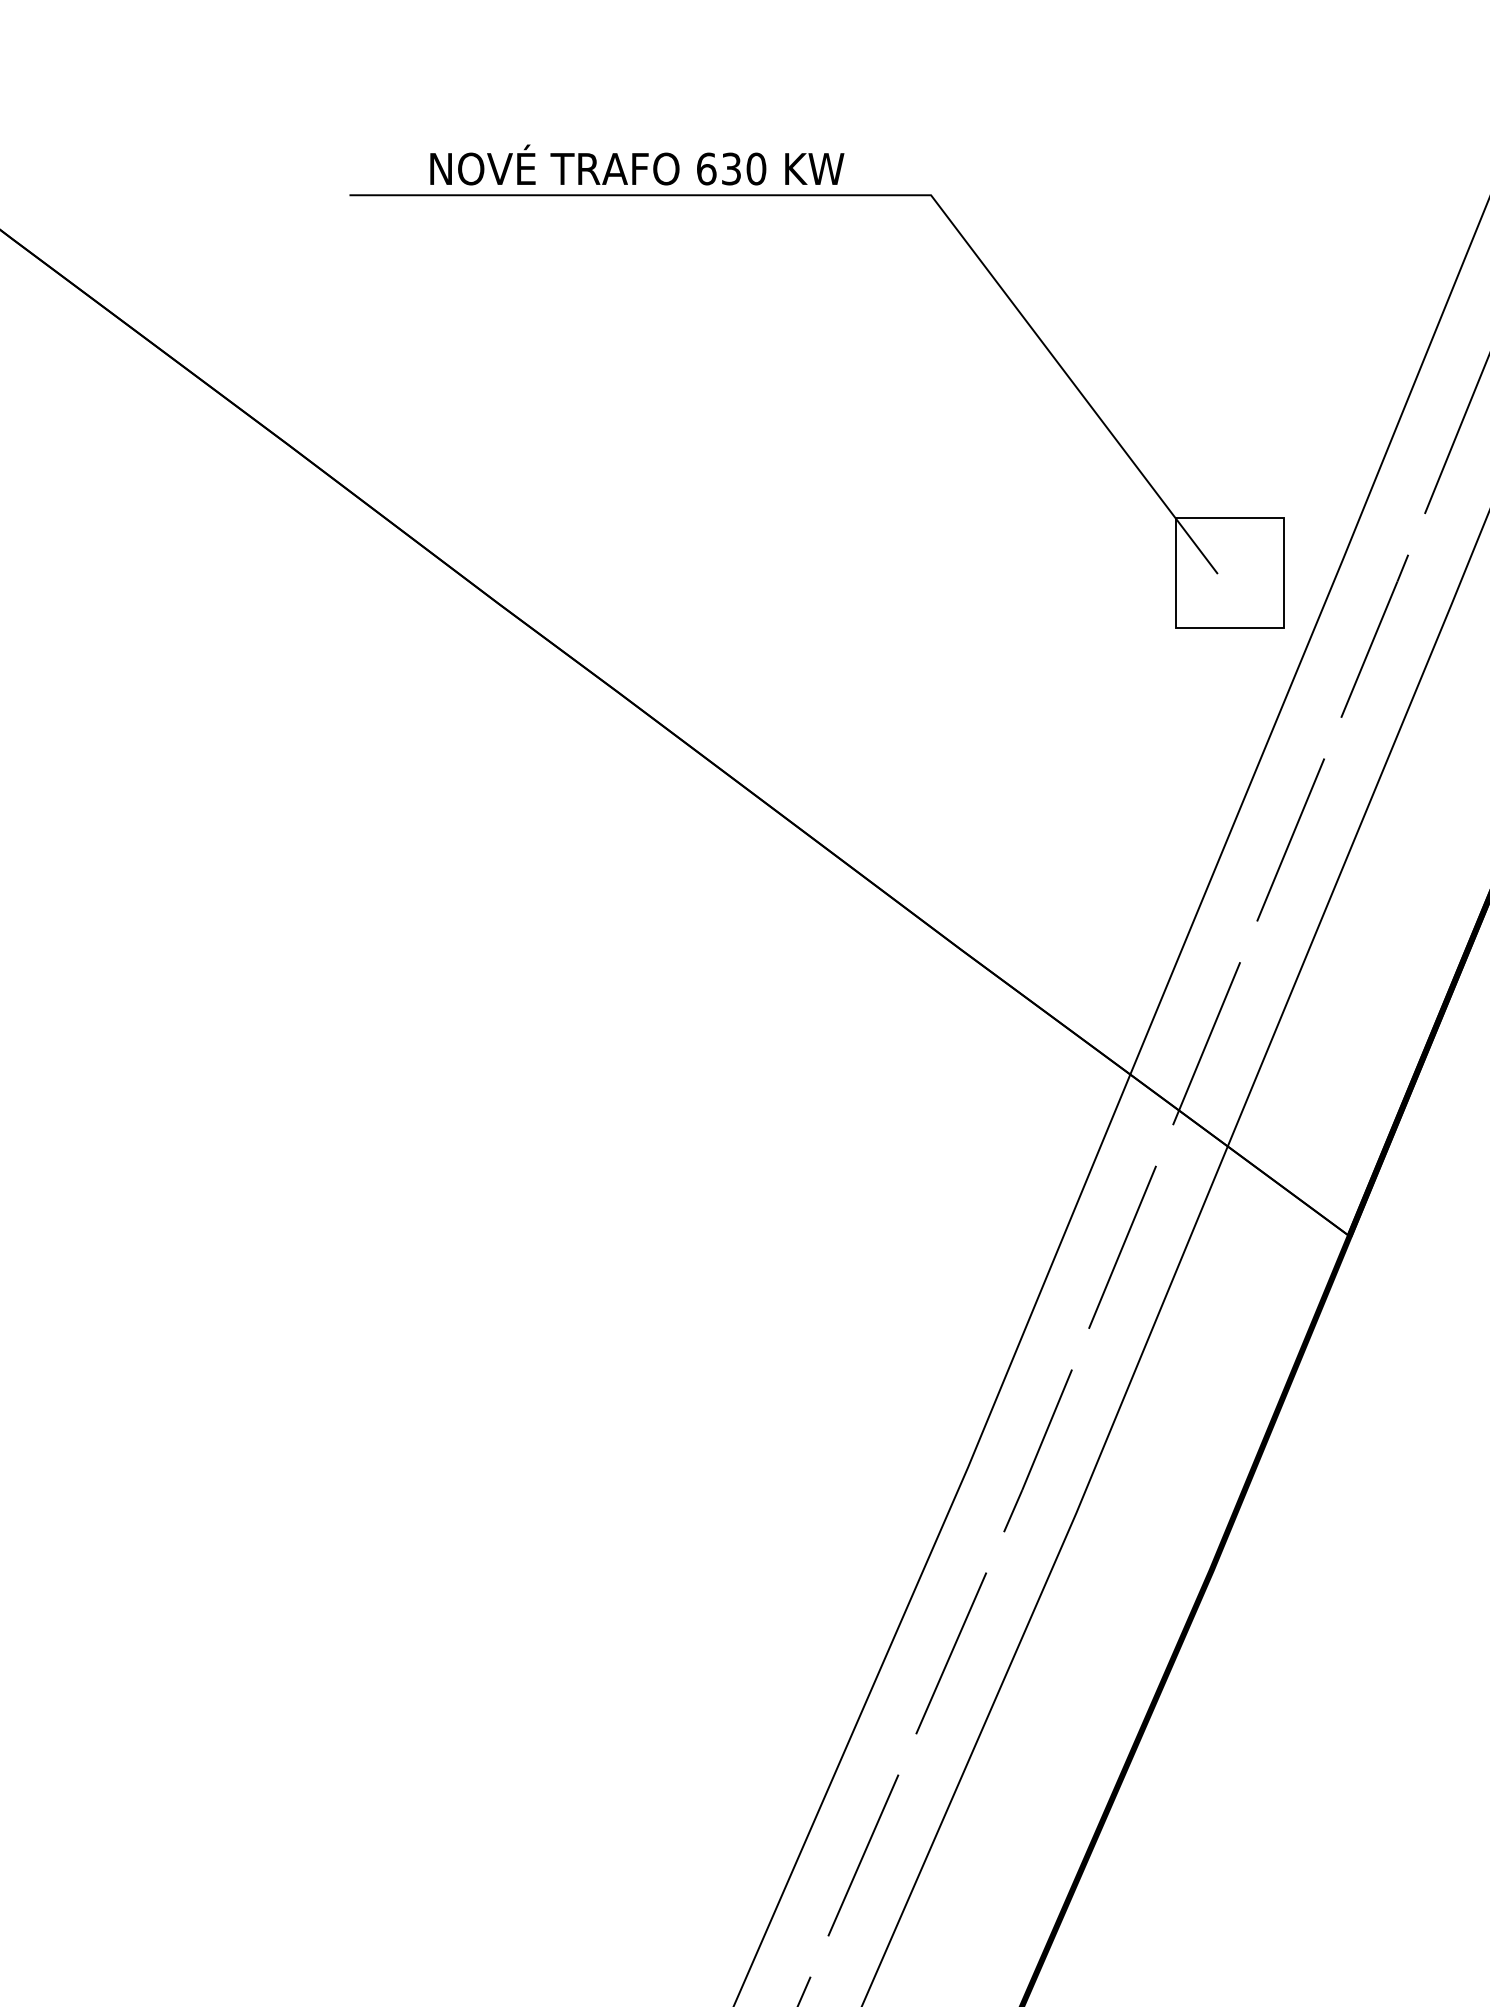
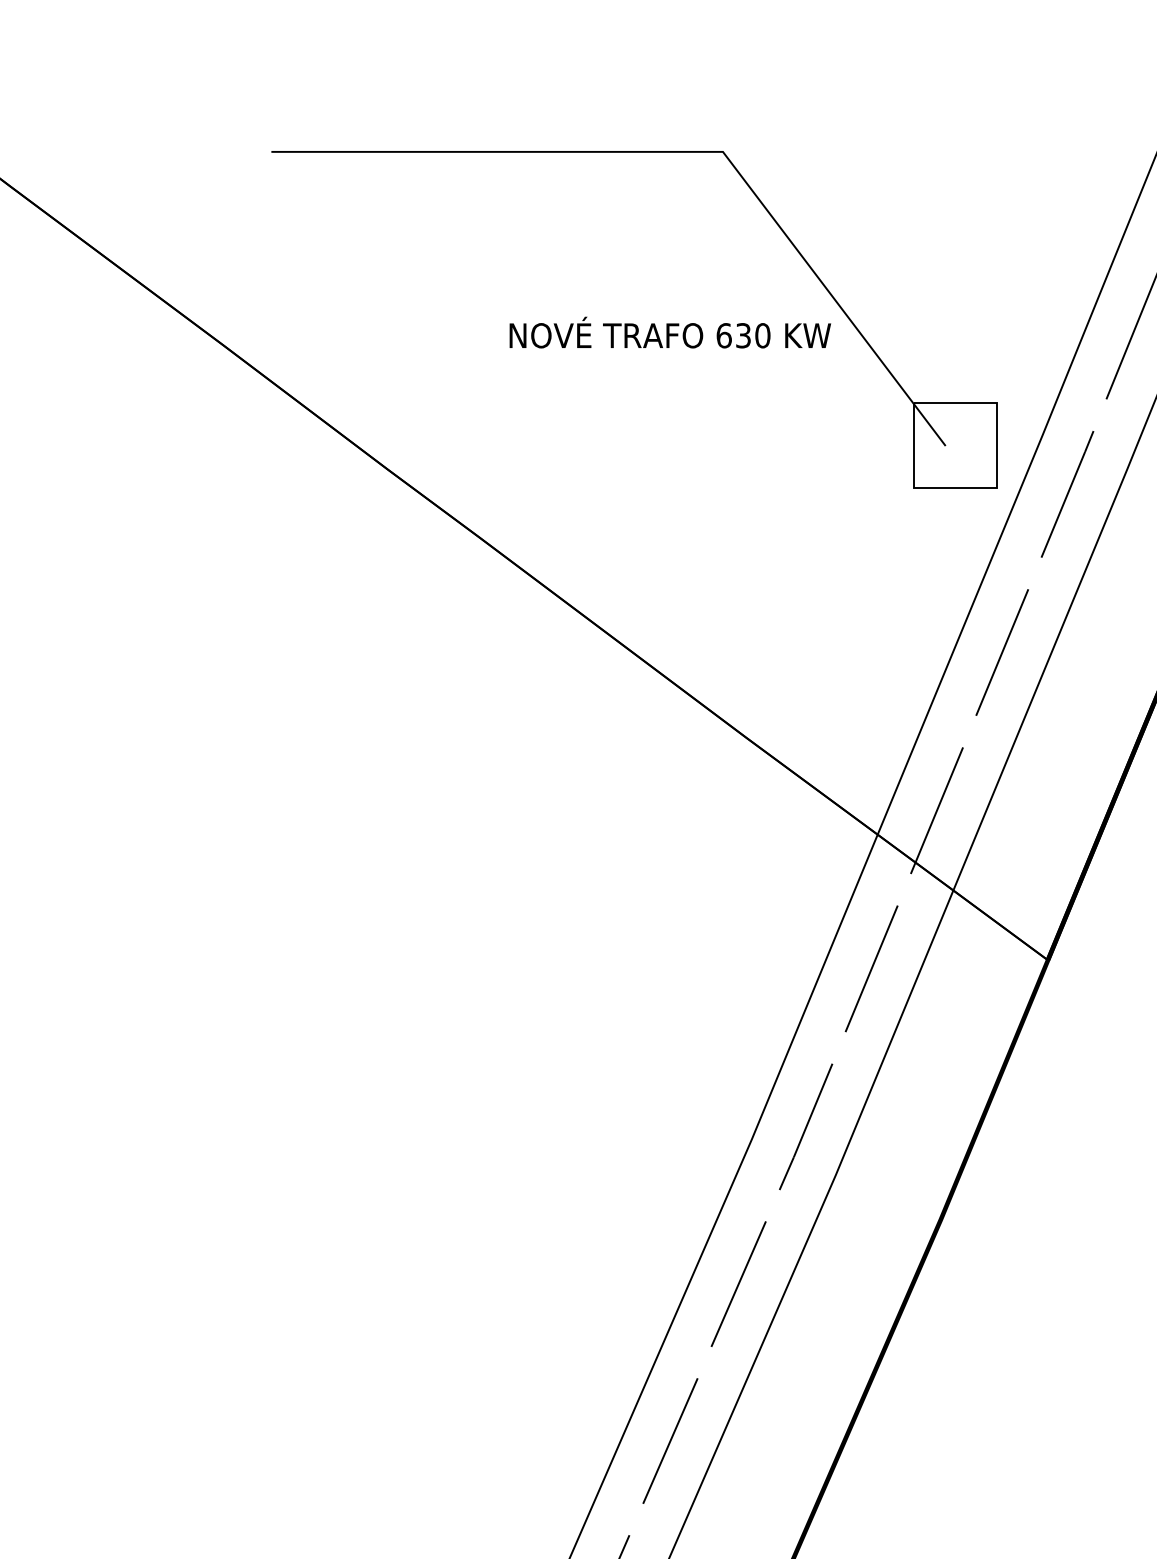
text: (637, 164) -> (670, 332), moved

